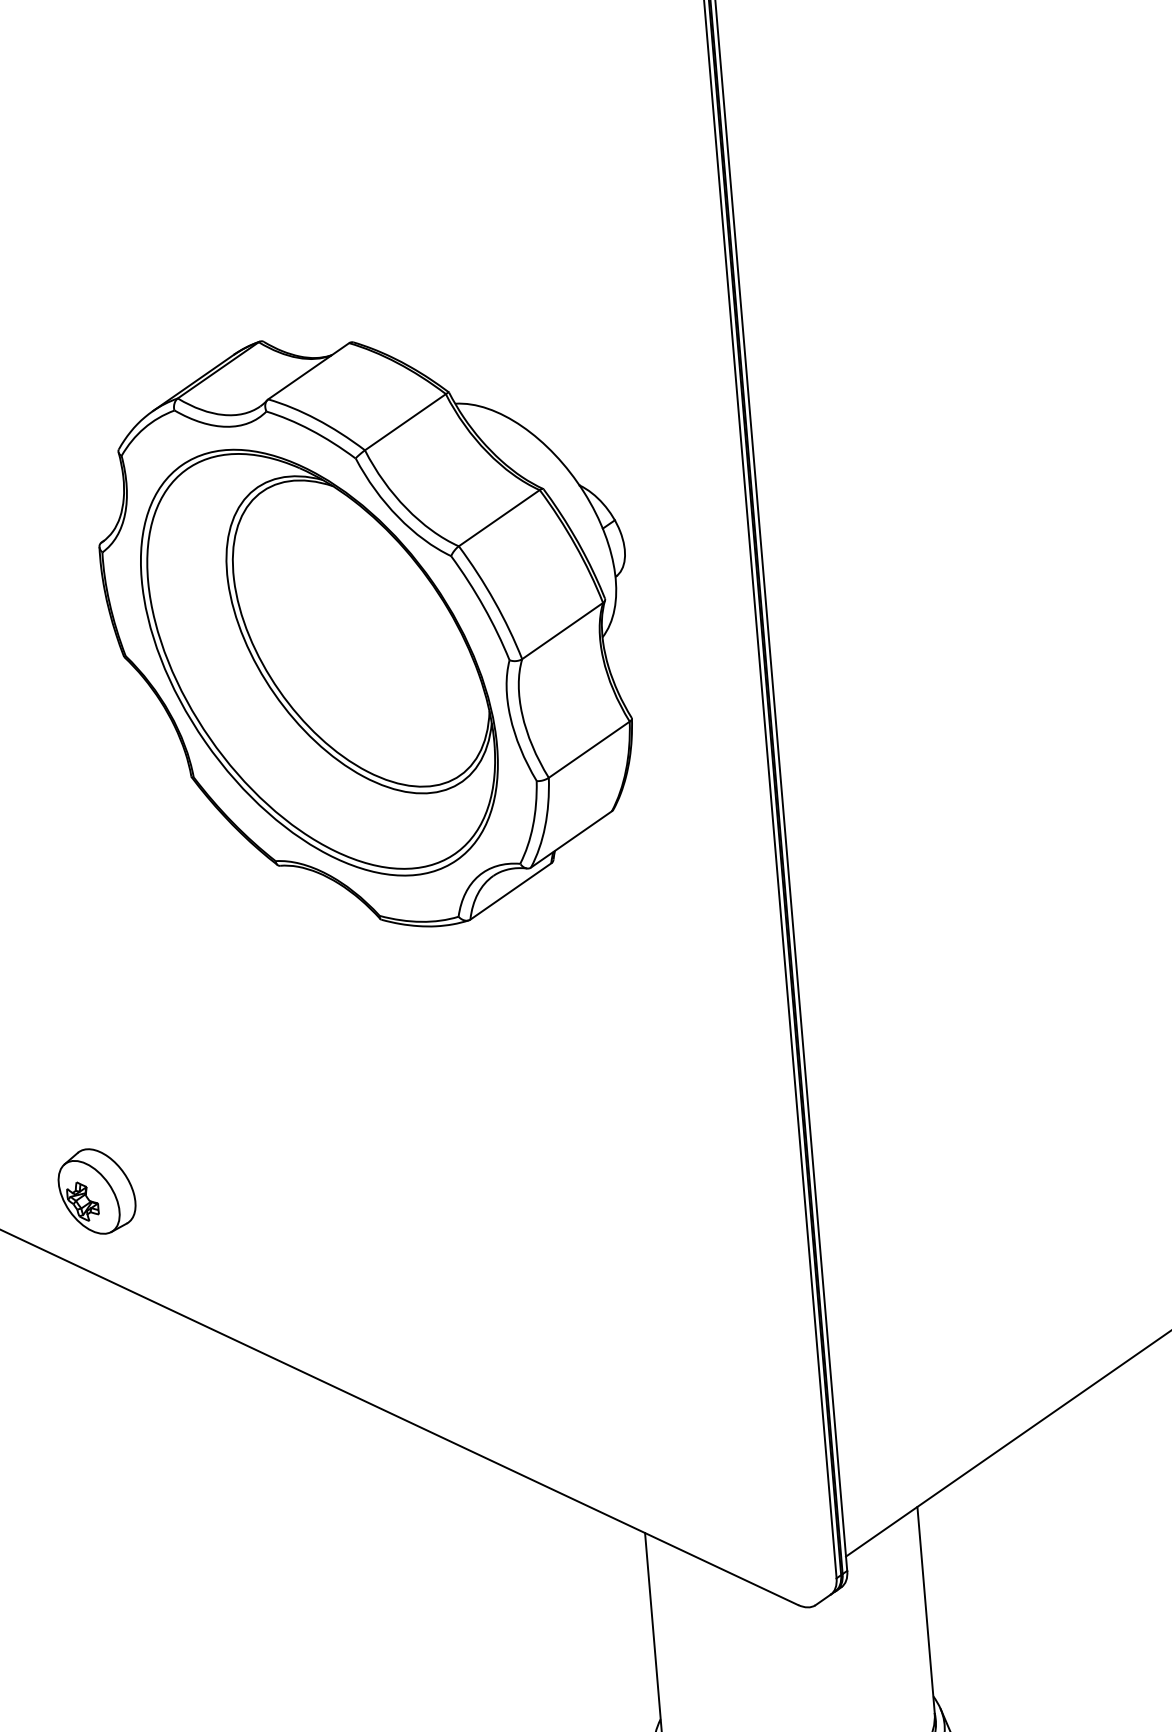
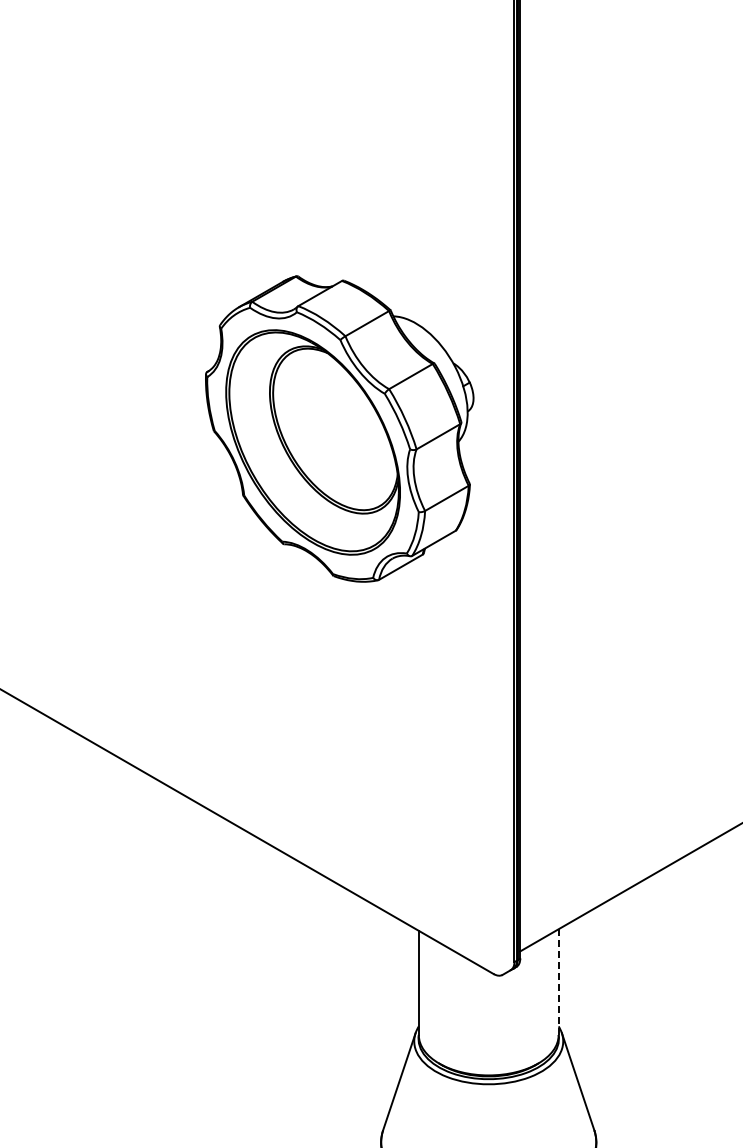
part: (368, 631) -> (339, 428), moved
part: (97, 1191) -> (154, 733), removed
line: (925, 1610) -> (558, 982), solid -> dashed

